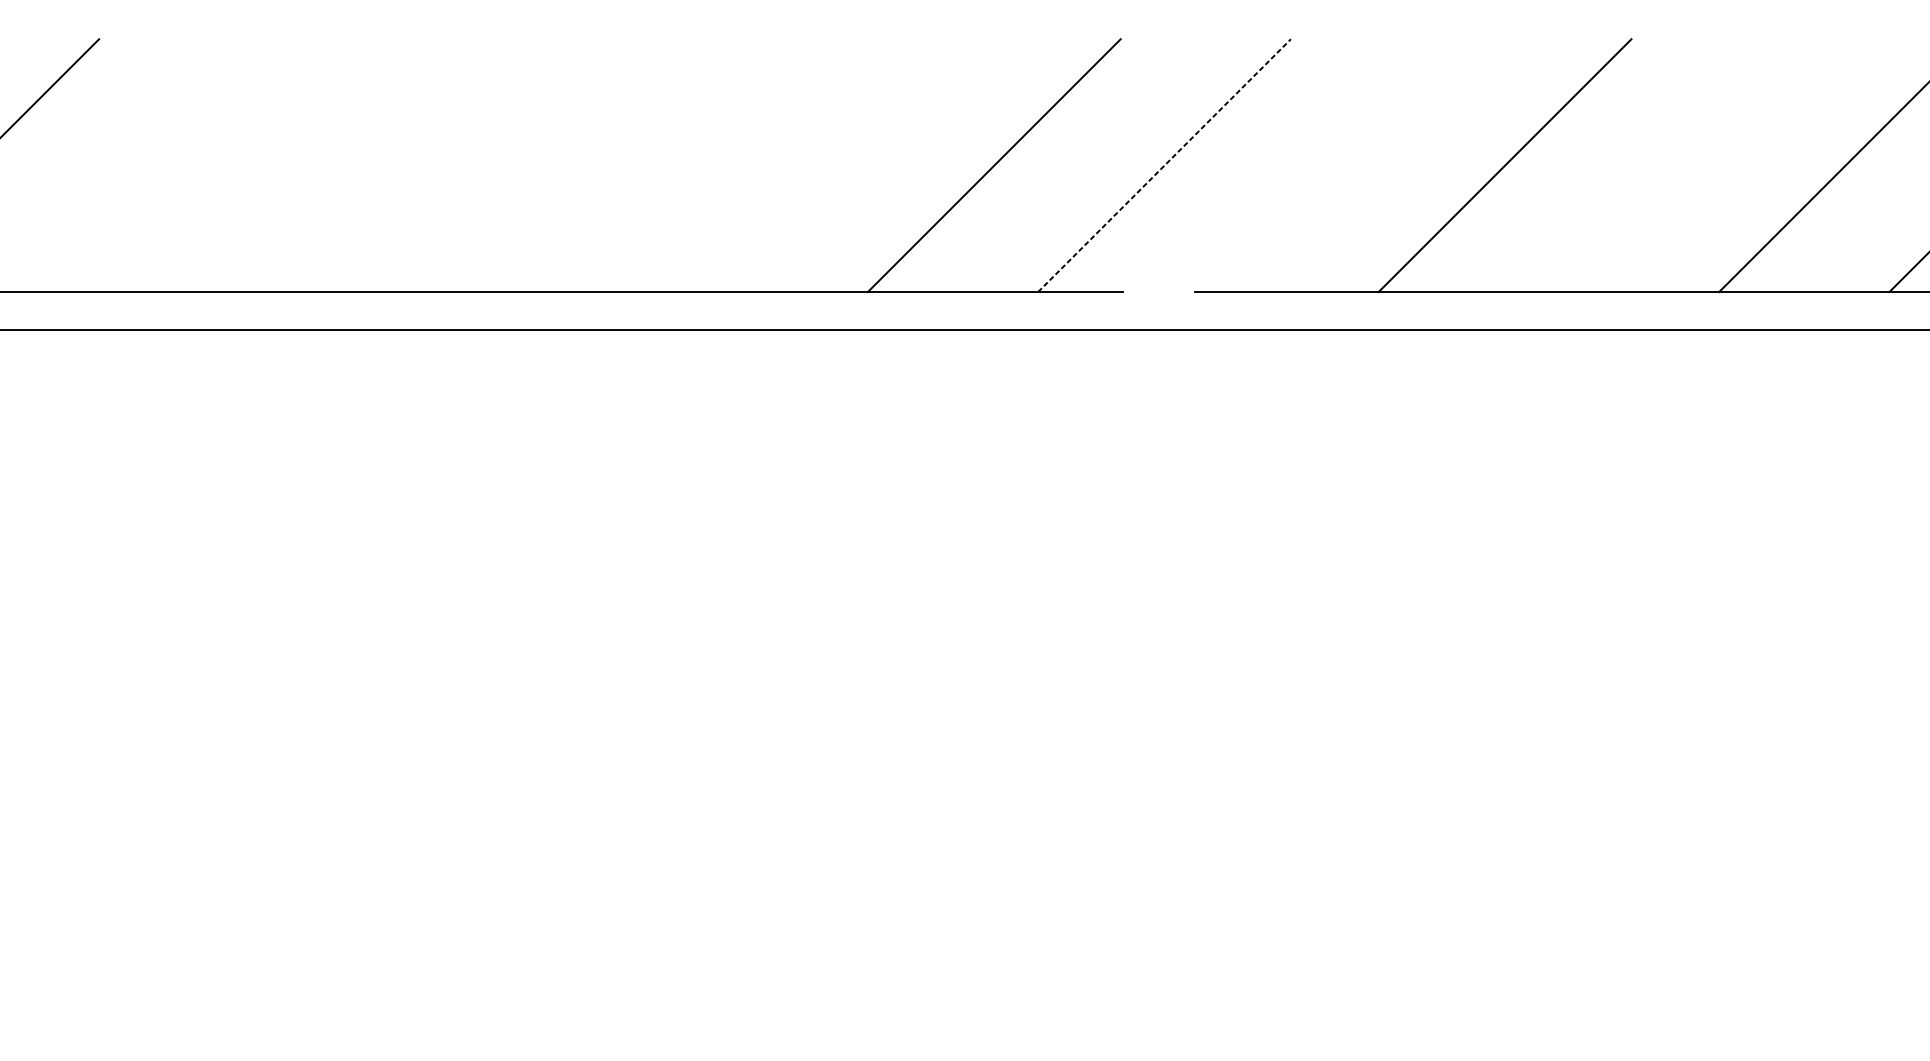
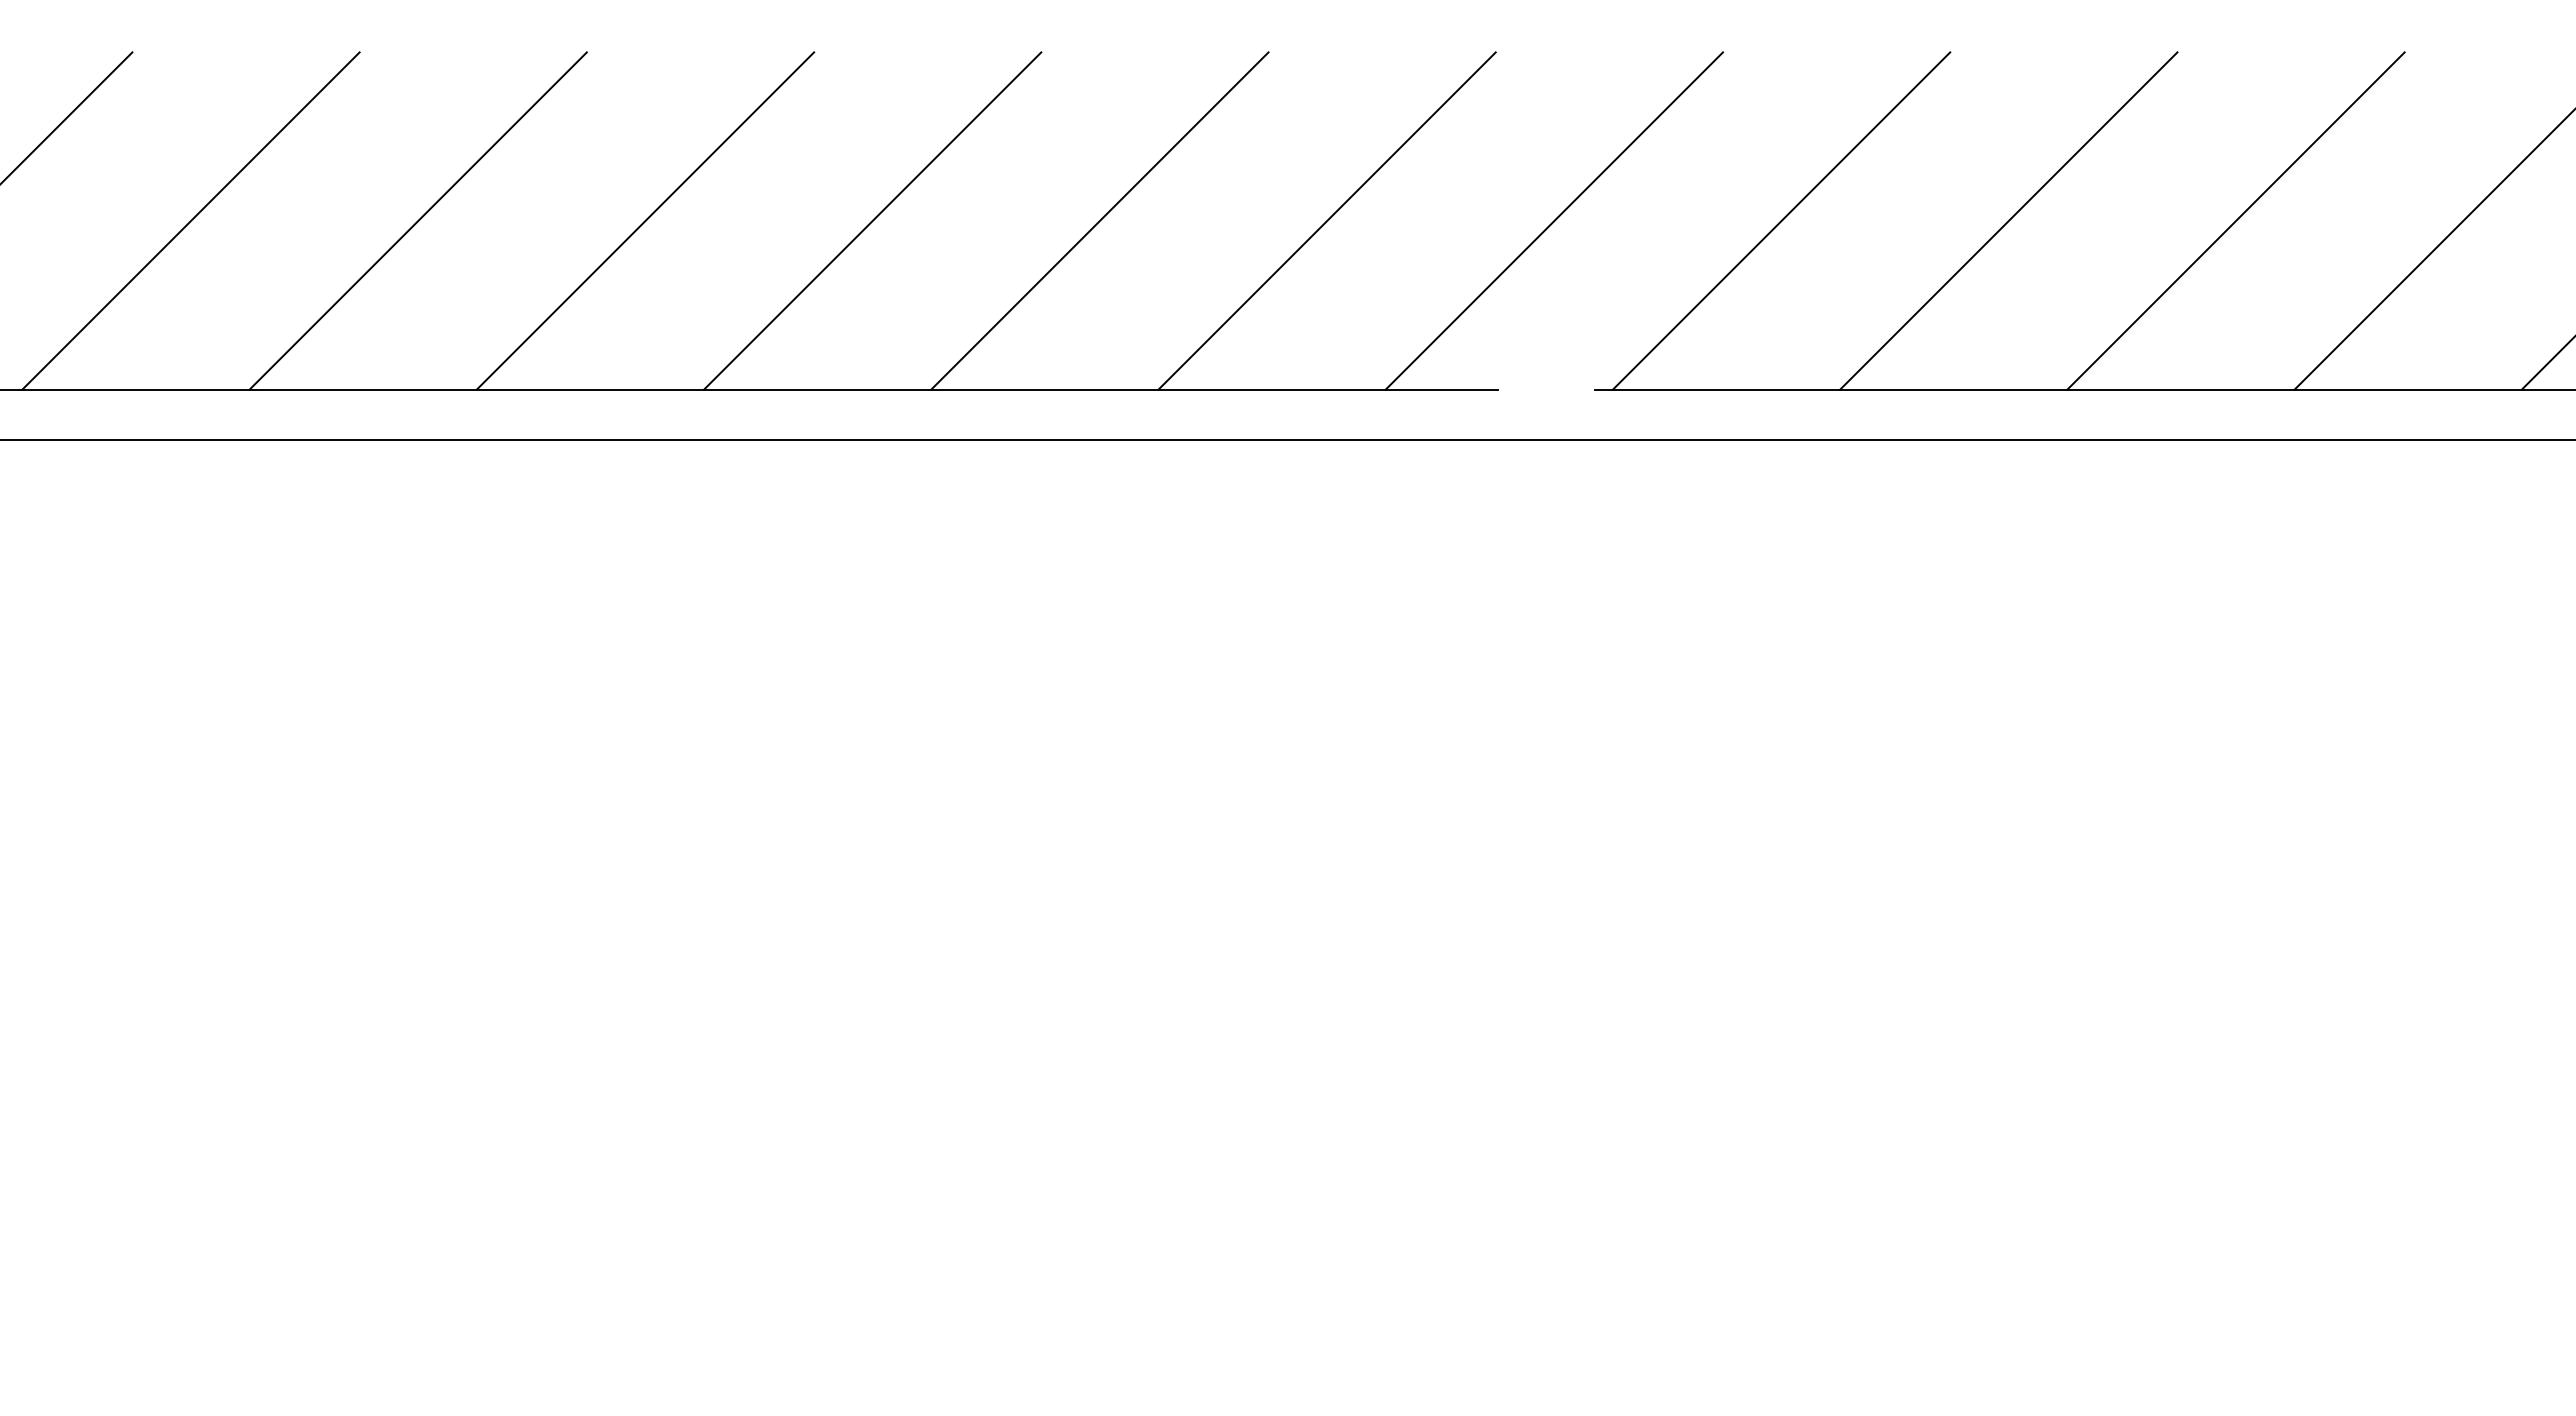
line: (142, 165) -> (190, 220), added
line: (312, 165) -> (417, 220), added
line: (483, 165) -> (645, 220), added
line: (653, 165) -> (872, 220), added
line: (823, 165) -> (1099, 220), added
line: (1164, 165) -> (1554, 221), dashed -> solid
line: (1334, 165) -> (1781, 220), added
line: (1674, 165) -> (2235, 220), added

